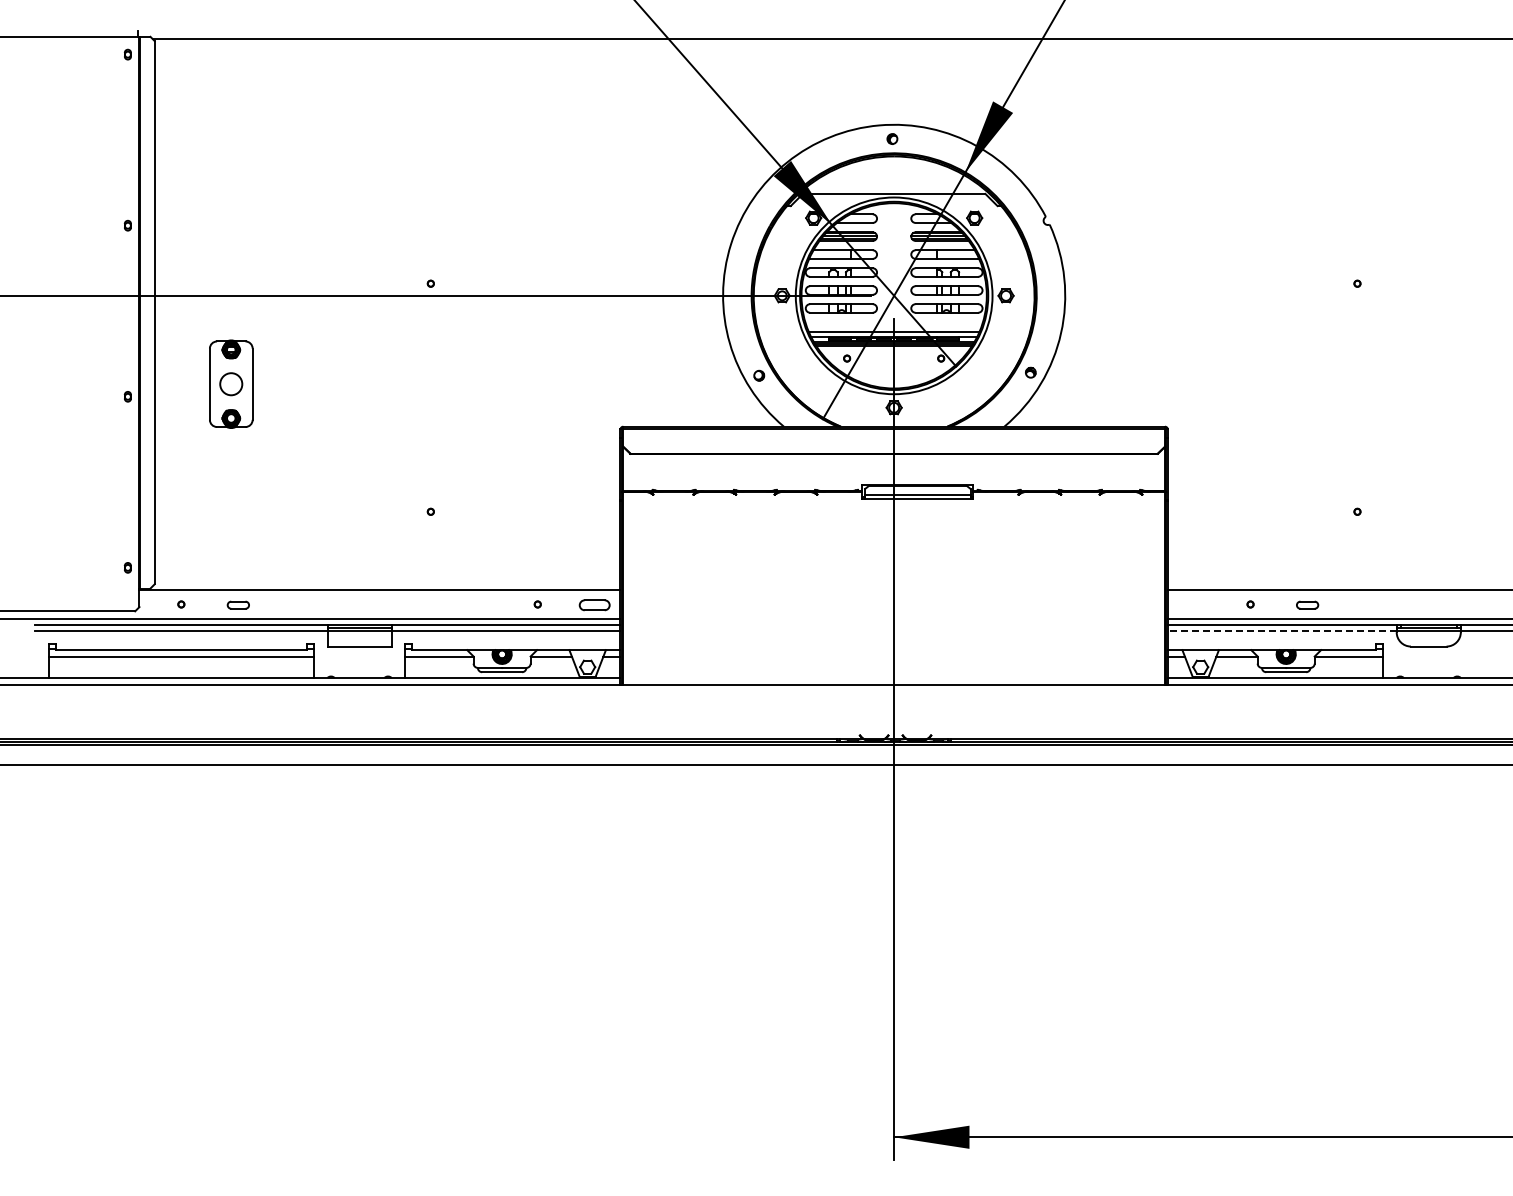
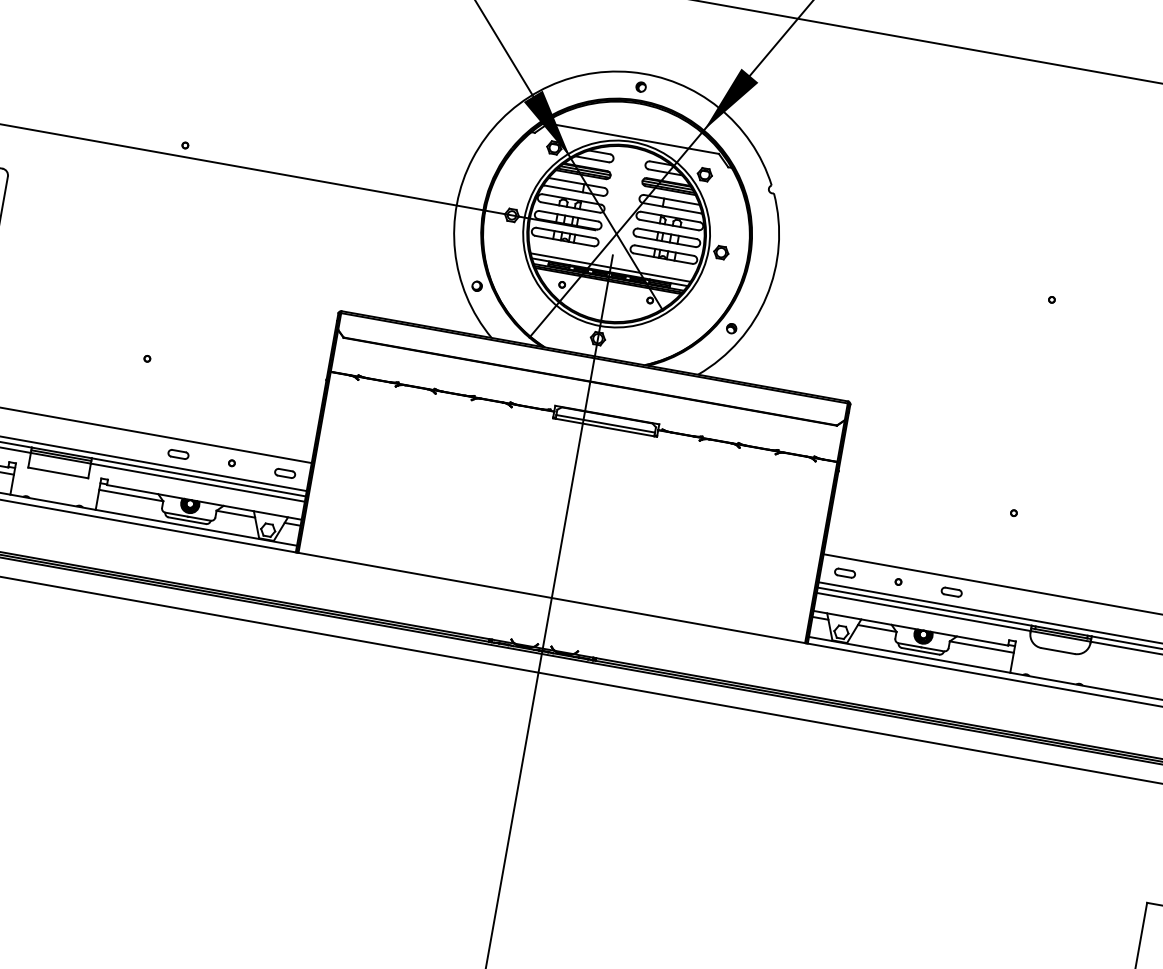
part: (480, 604) -> (178, 453), added
part: (594, 604) -> (284, 472), size x0.71
part: (1193, 604) -> (845, 572), added
line: (1281, 630) -> (923, 611), dashed -> solid

